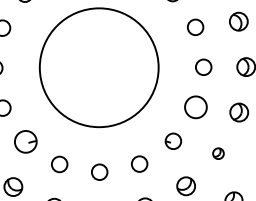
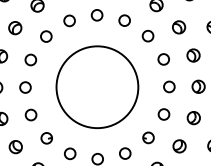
circle: (195, 107) -> (163, 114), size x0.71
part: (25, 142) -> (46, 138), size x0.71
part: (218, 153) -> (179, 146), size x1.67

